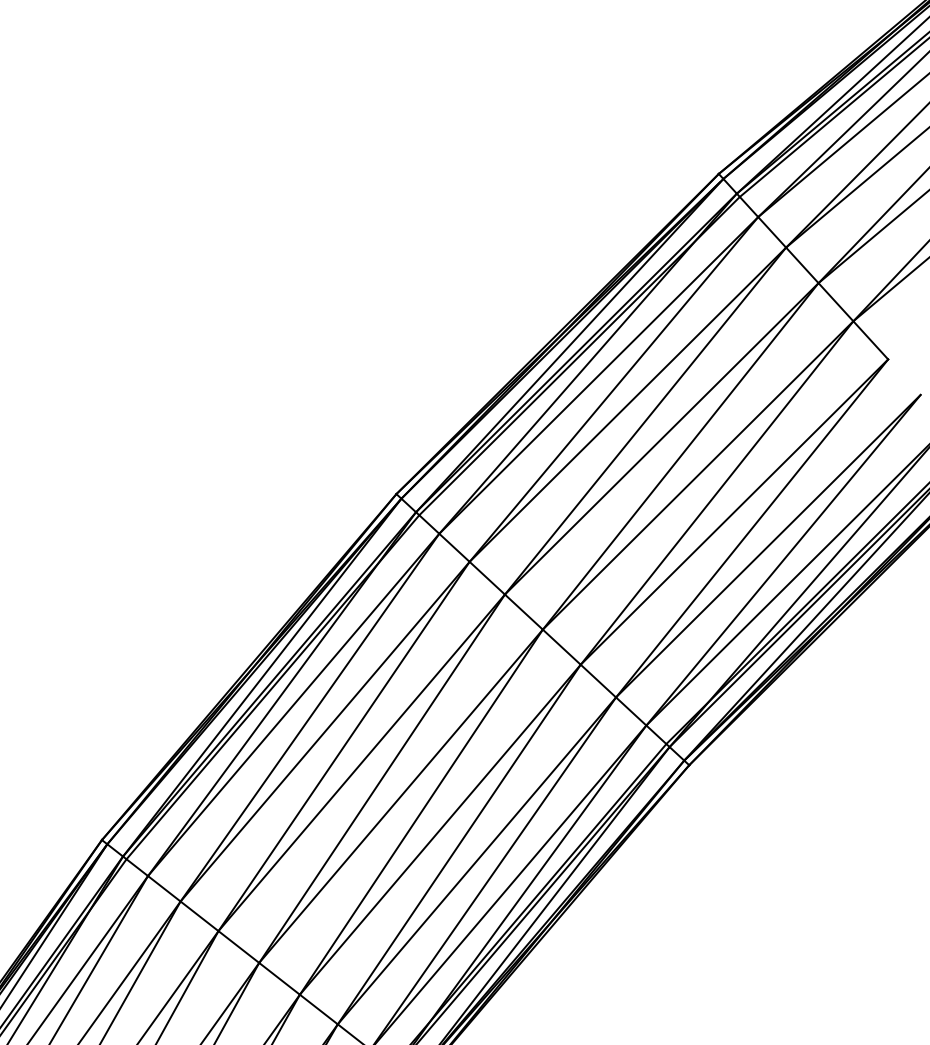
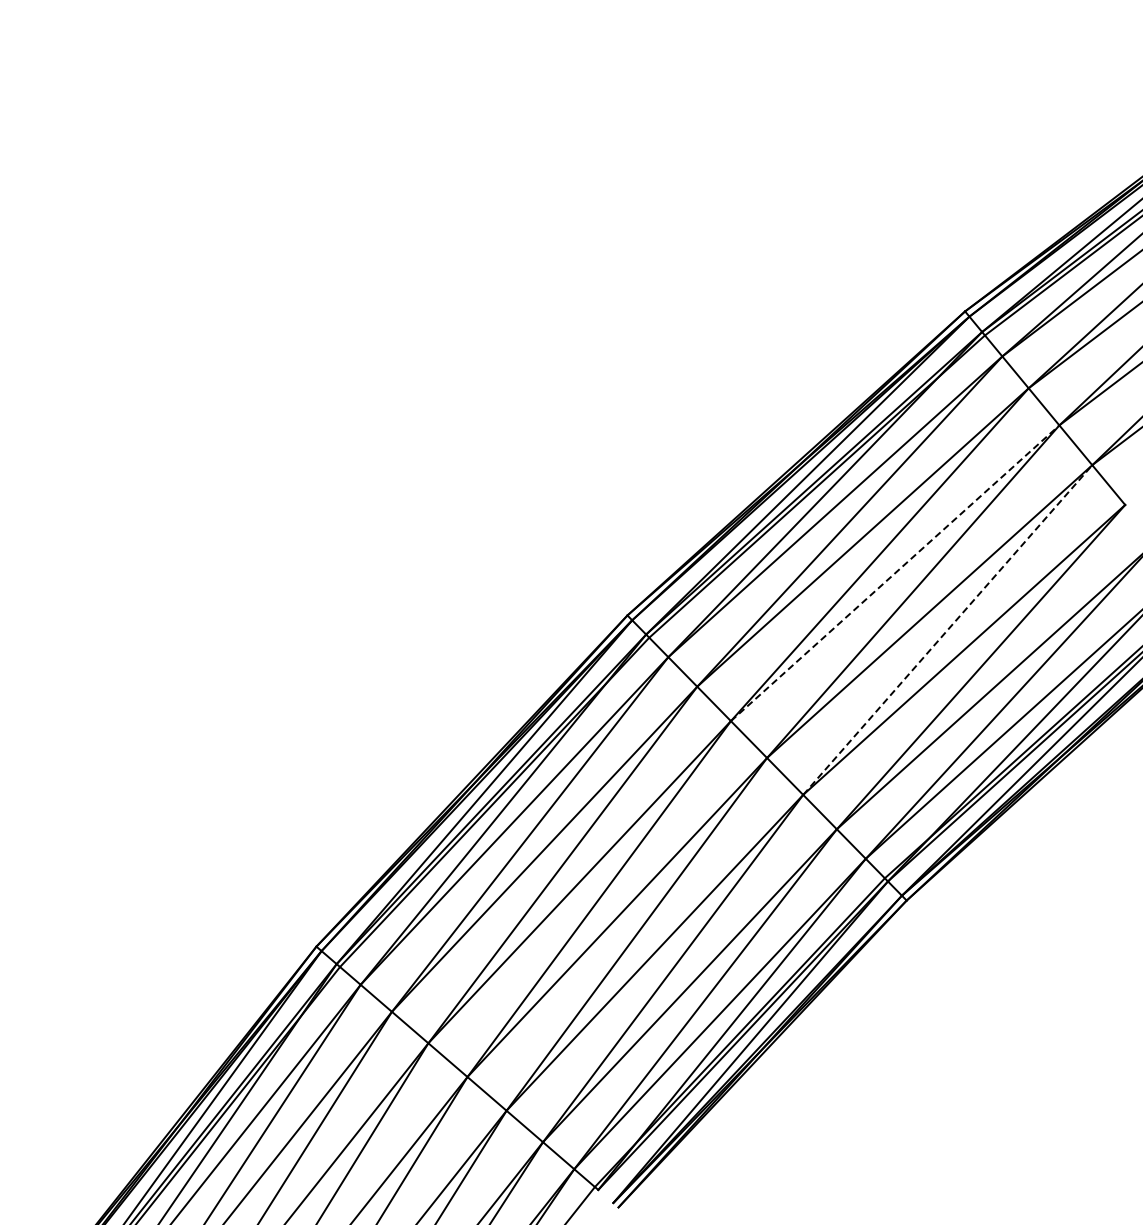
line: (662, 439) -> (895, 573), solid -> dashed
line: (717, 492) -> (948, 629), solid -> dashed

